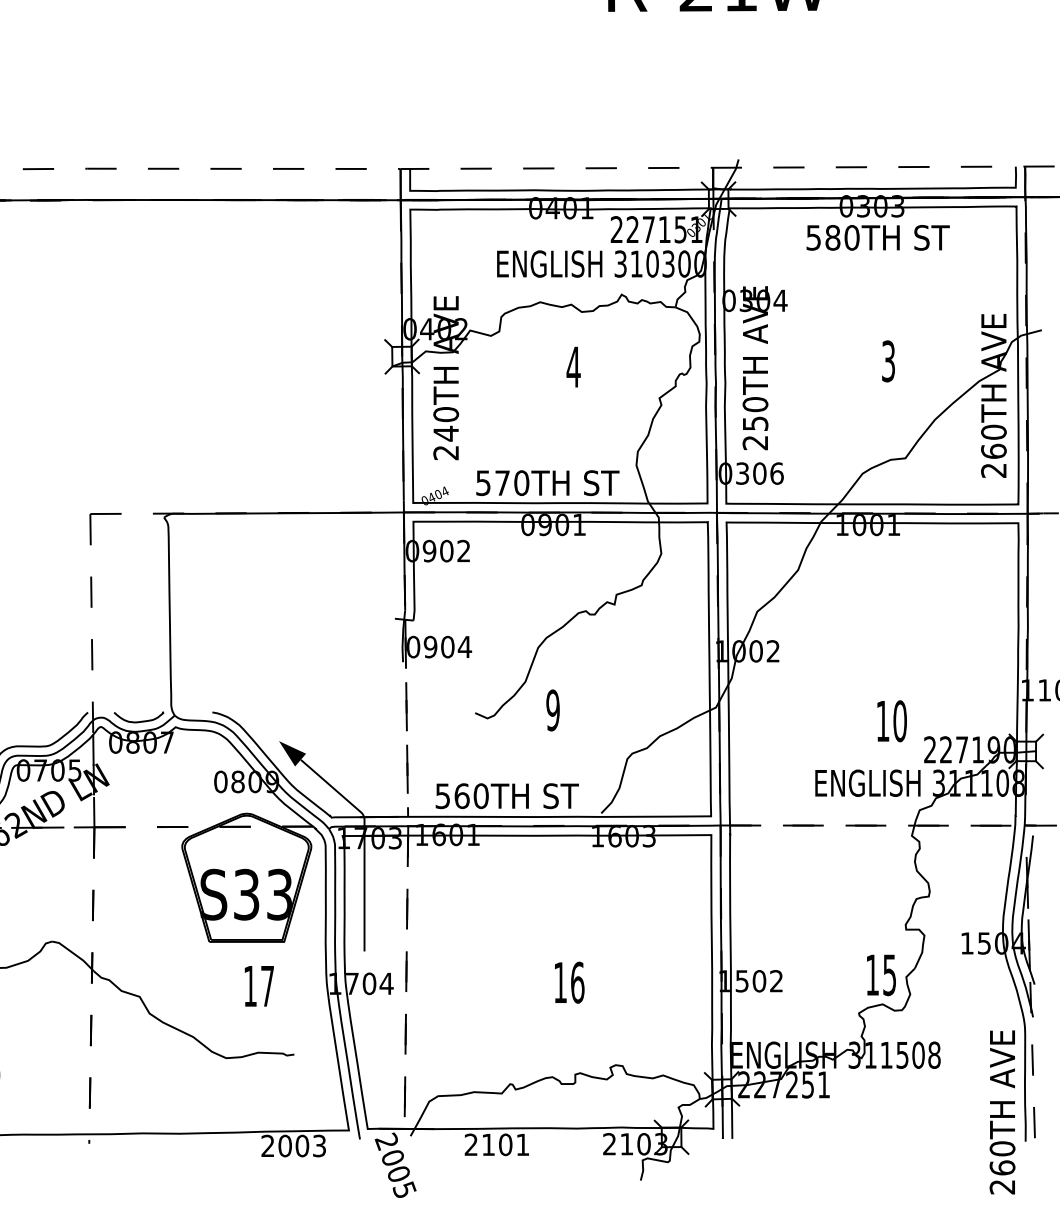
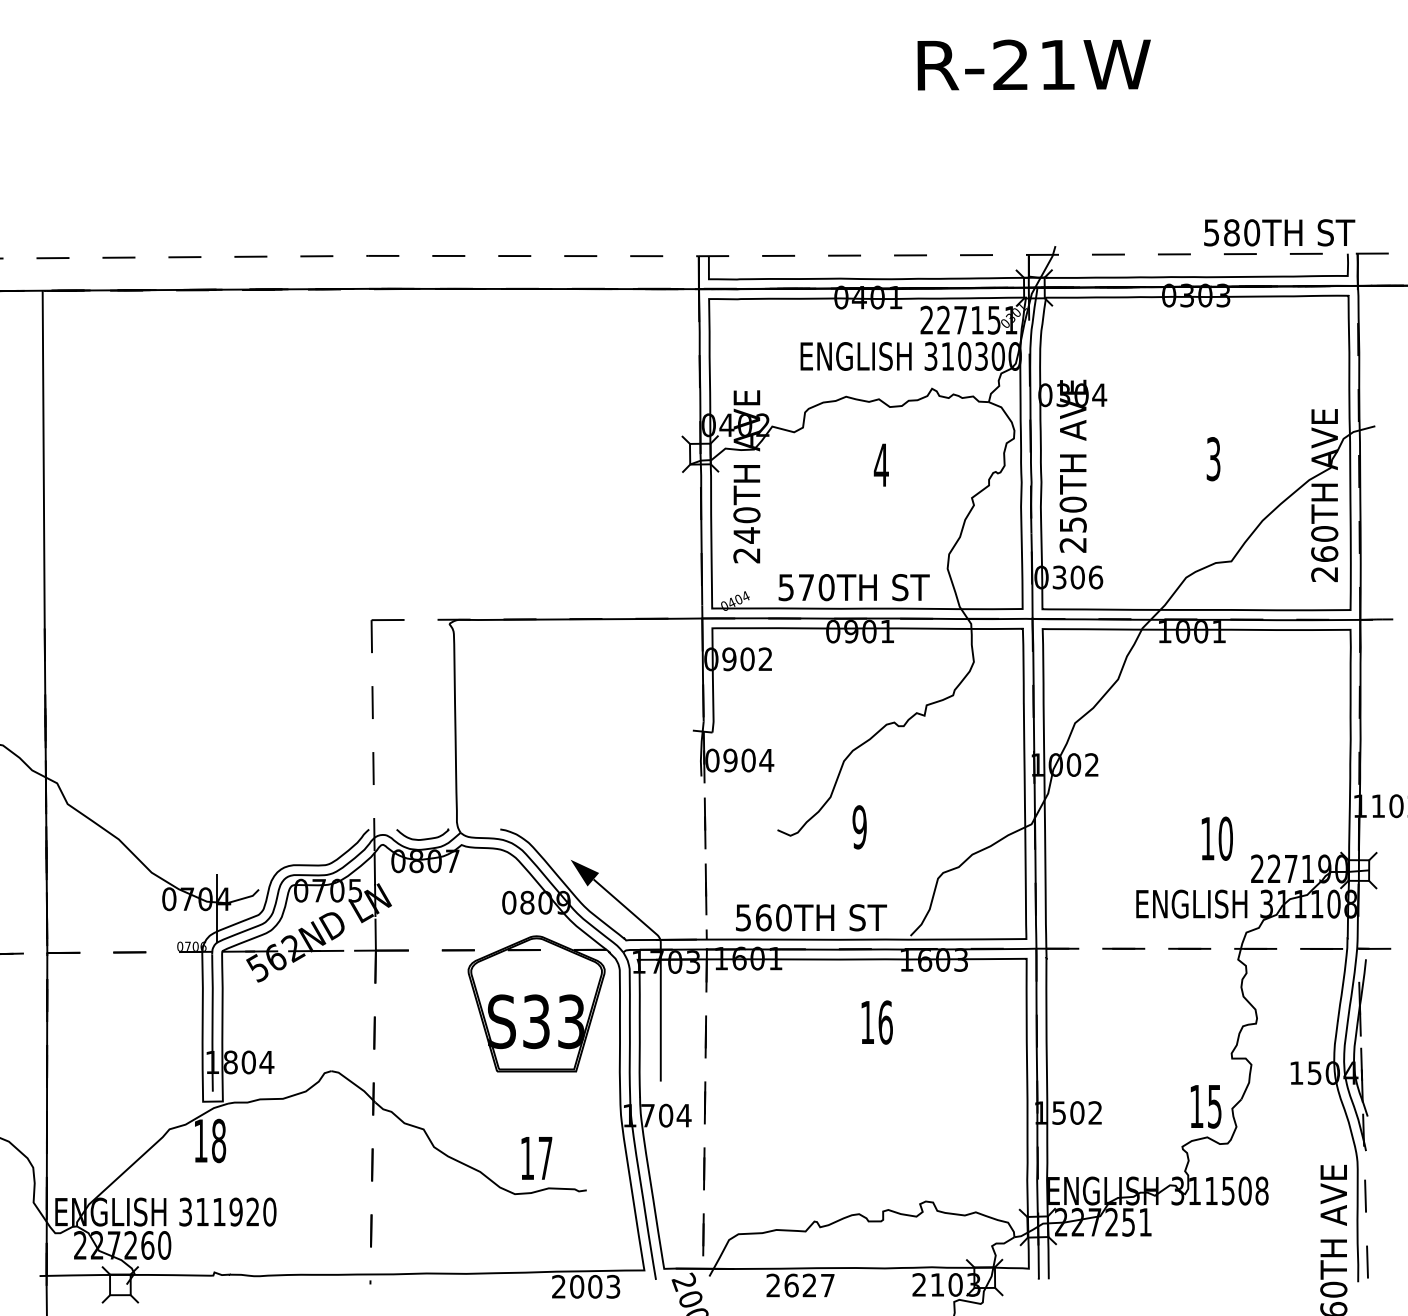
text: (878, 237) -> (1279, 232), moved
text: (569, 982) -> (876, 1022), moved
text: (259, 986) -> (536, 1158), moved
text: (505, 1144) -> (809, 1285), 2101 -> 2627

